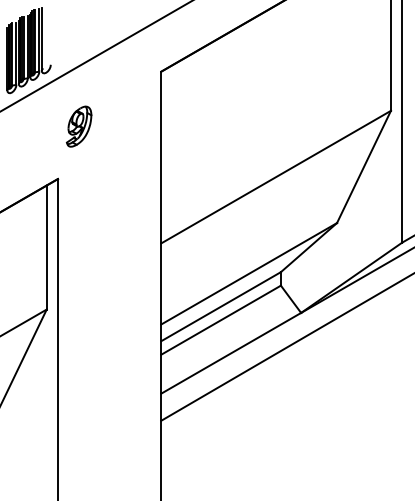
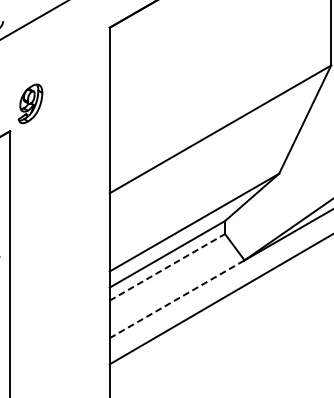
part: (78, 126) -> (29, 103), moved
line: (221, 319) -> (167, 266), solid -> dashed
line: (231, 353) -> (177, 299), solid -> dashed

